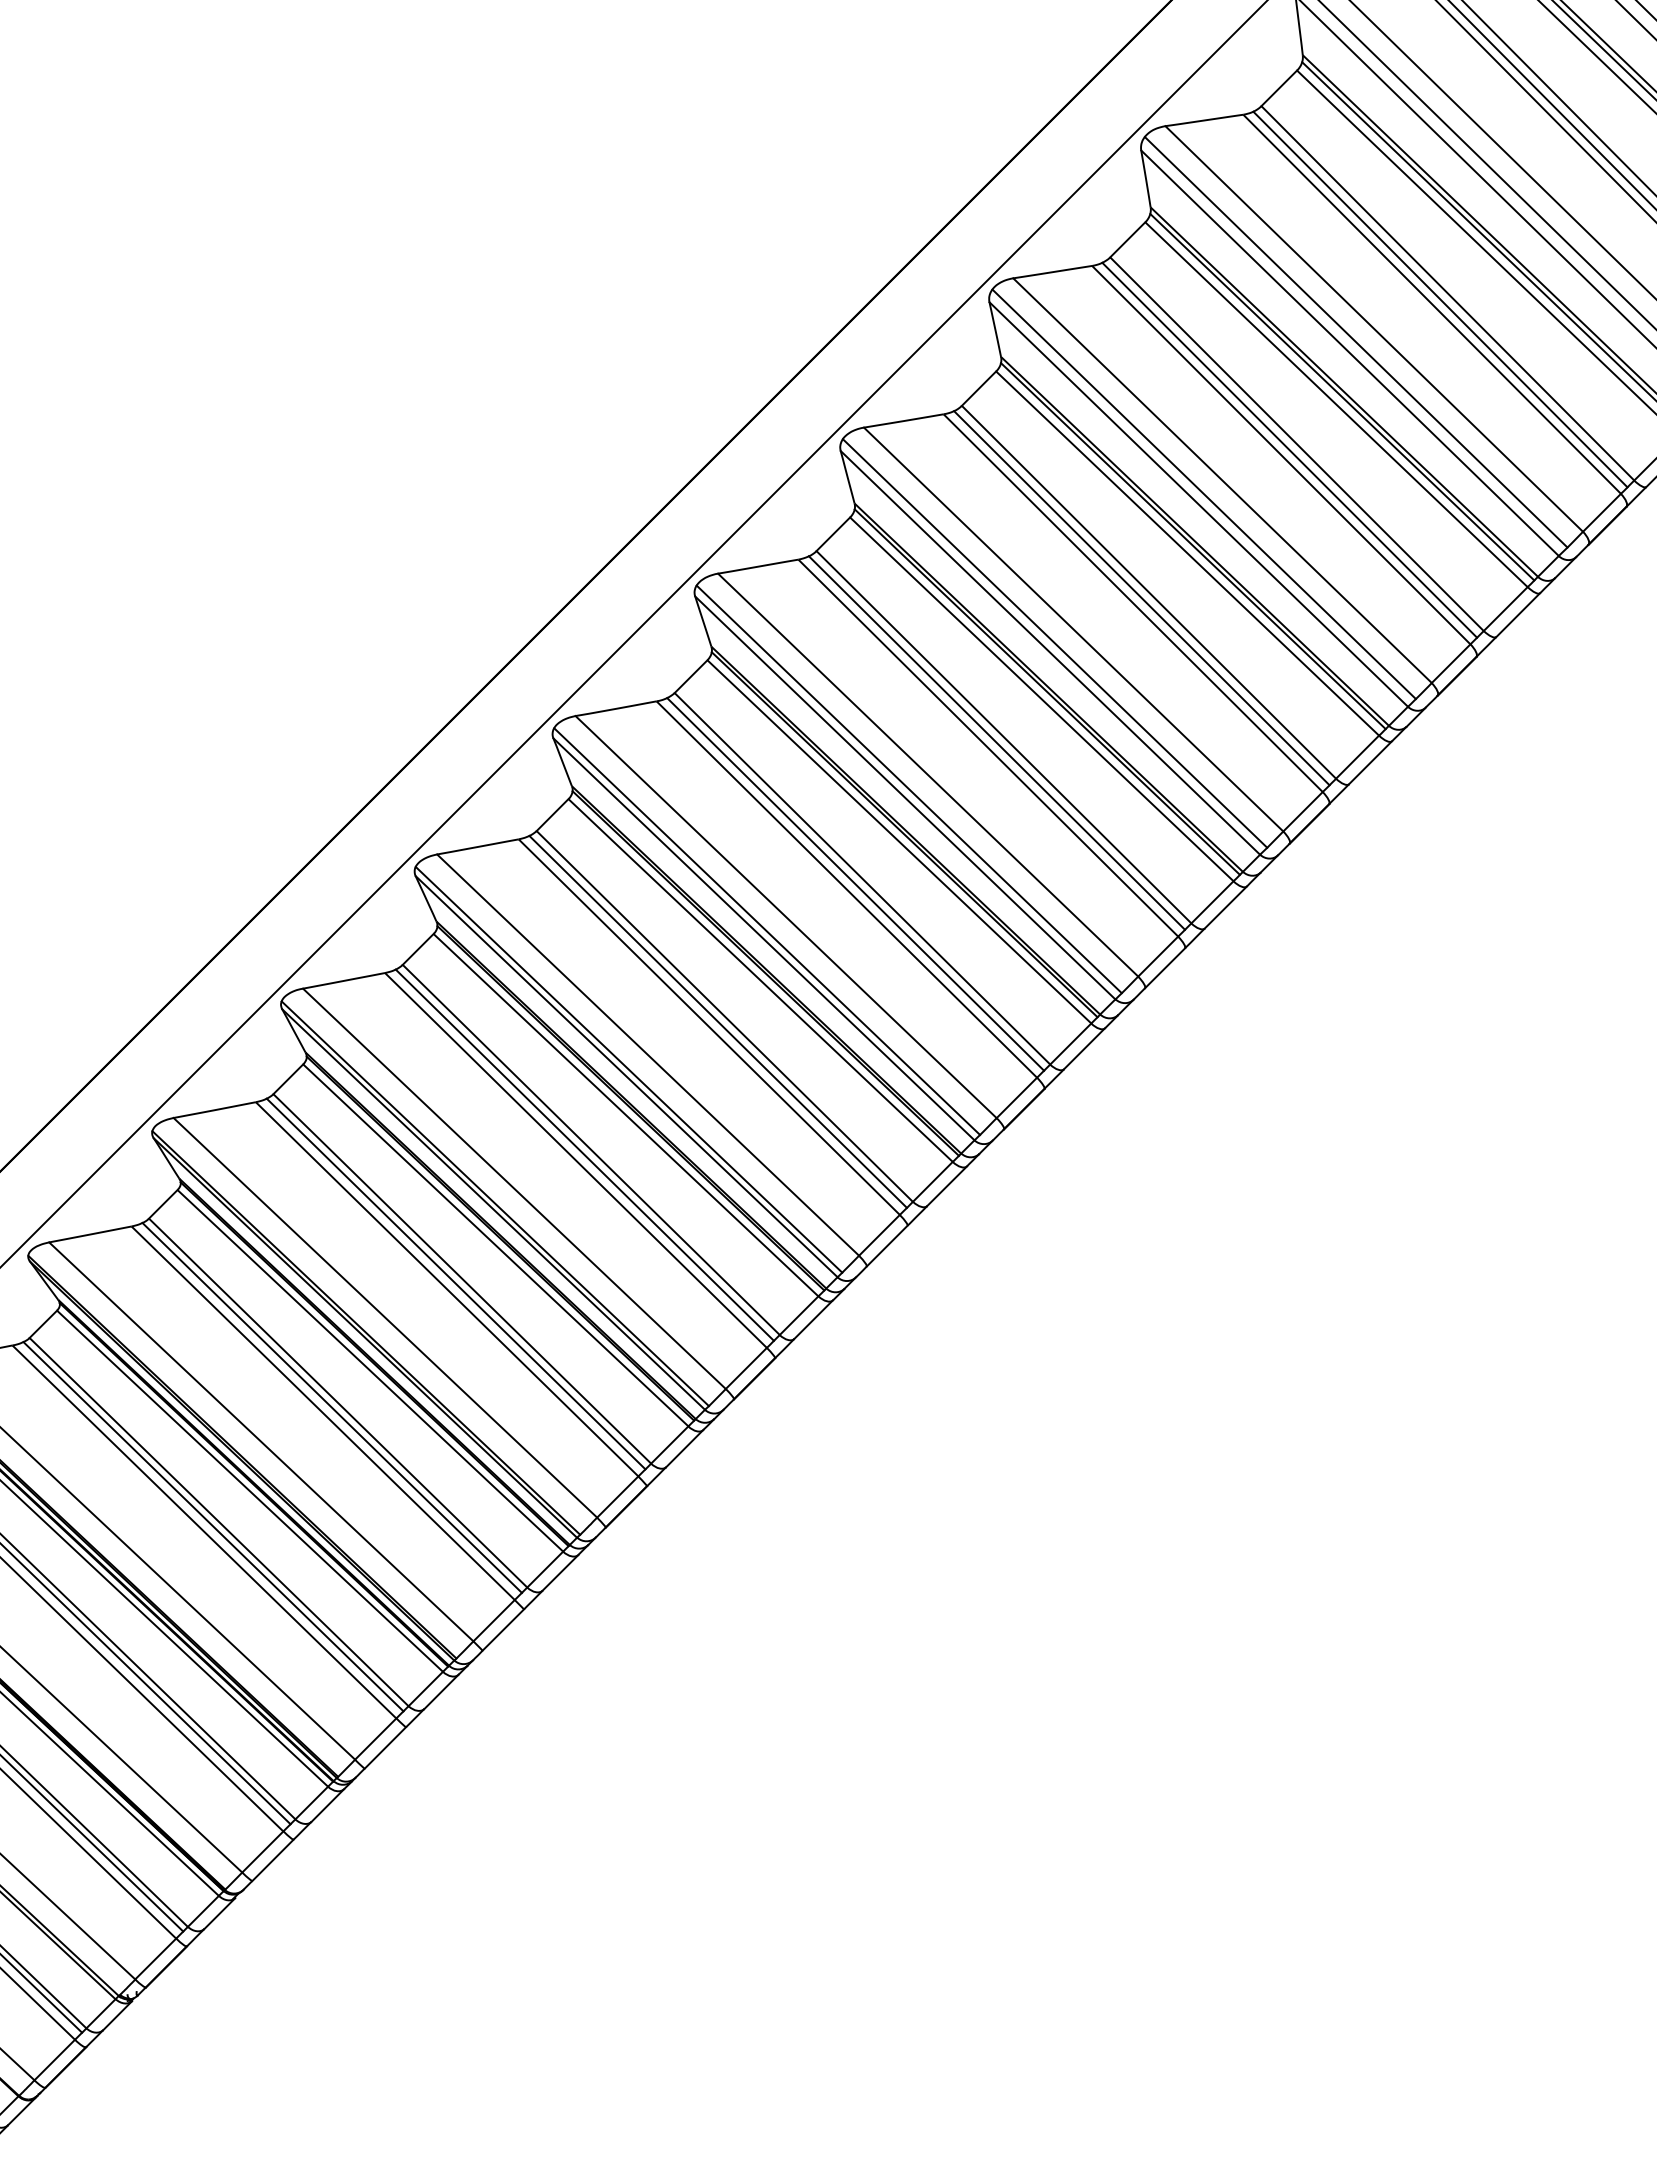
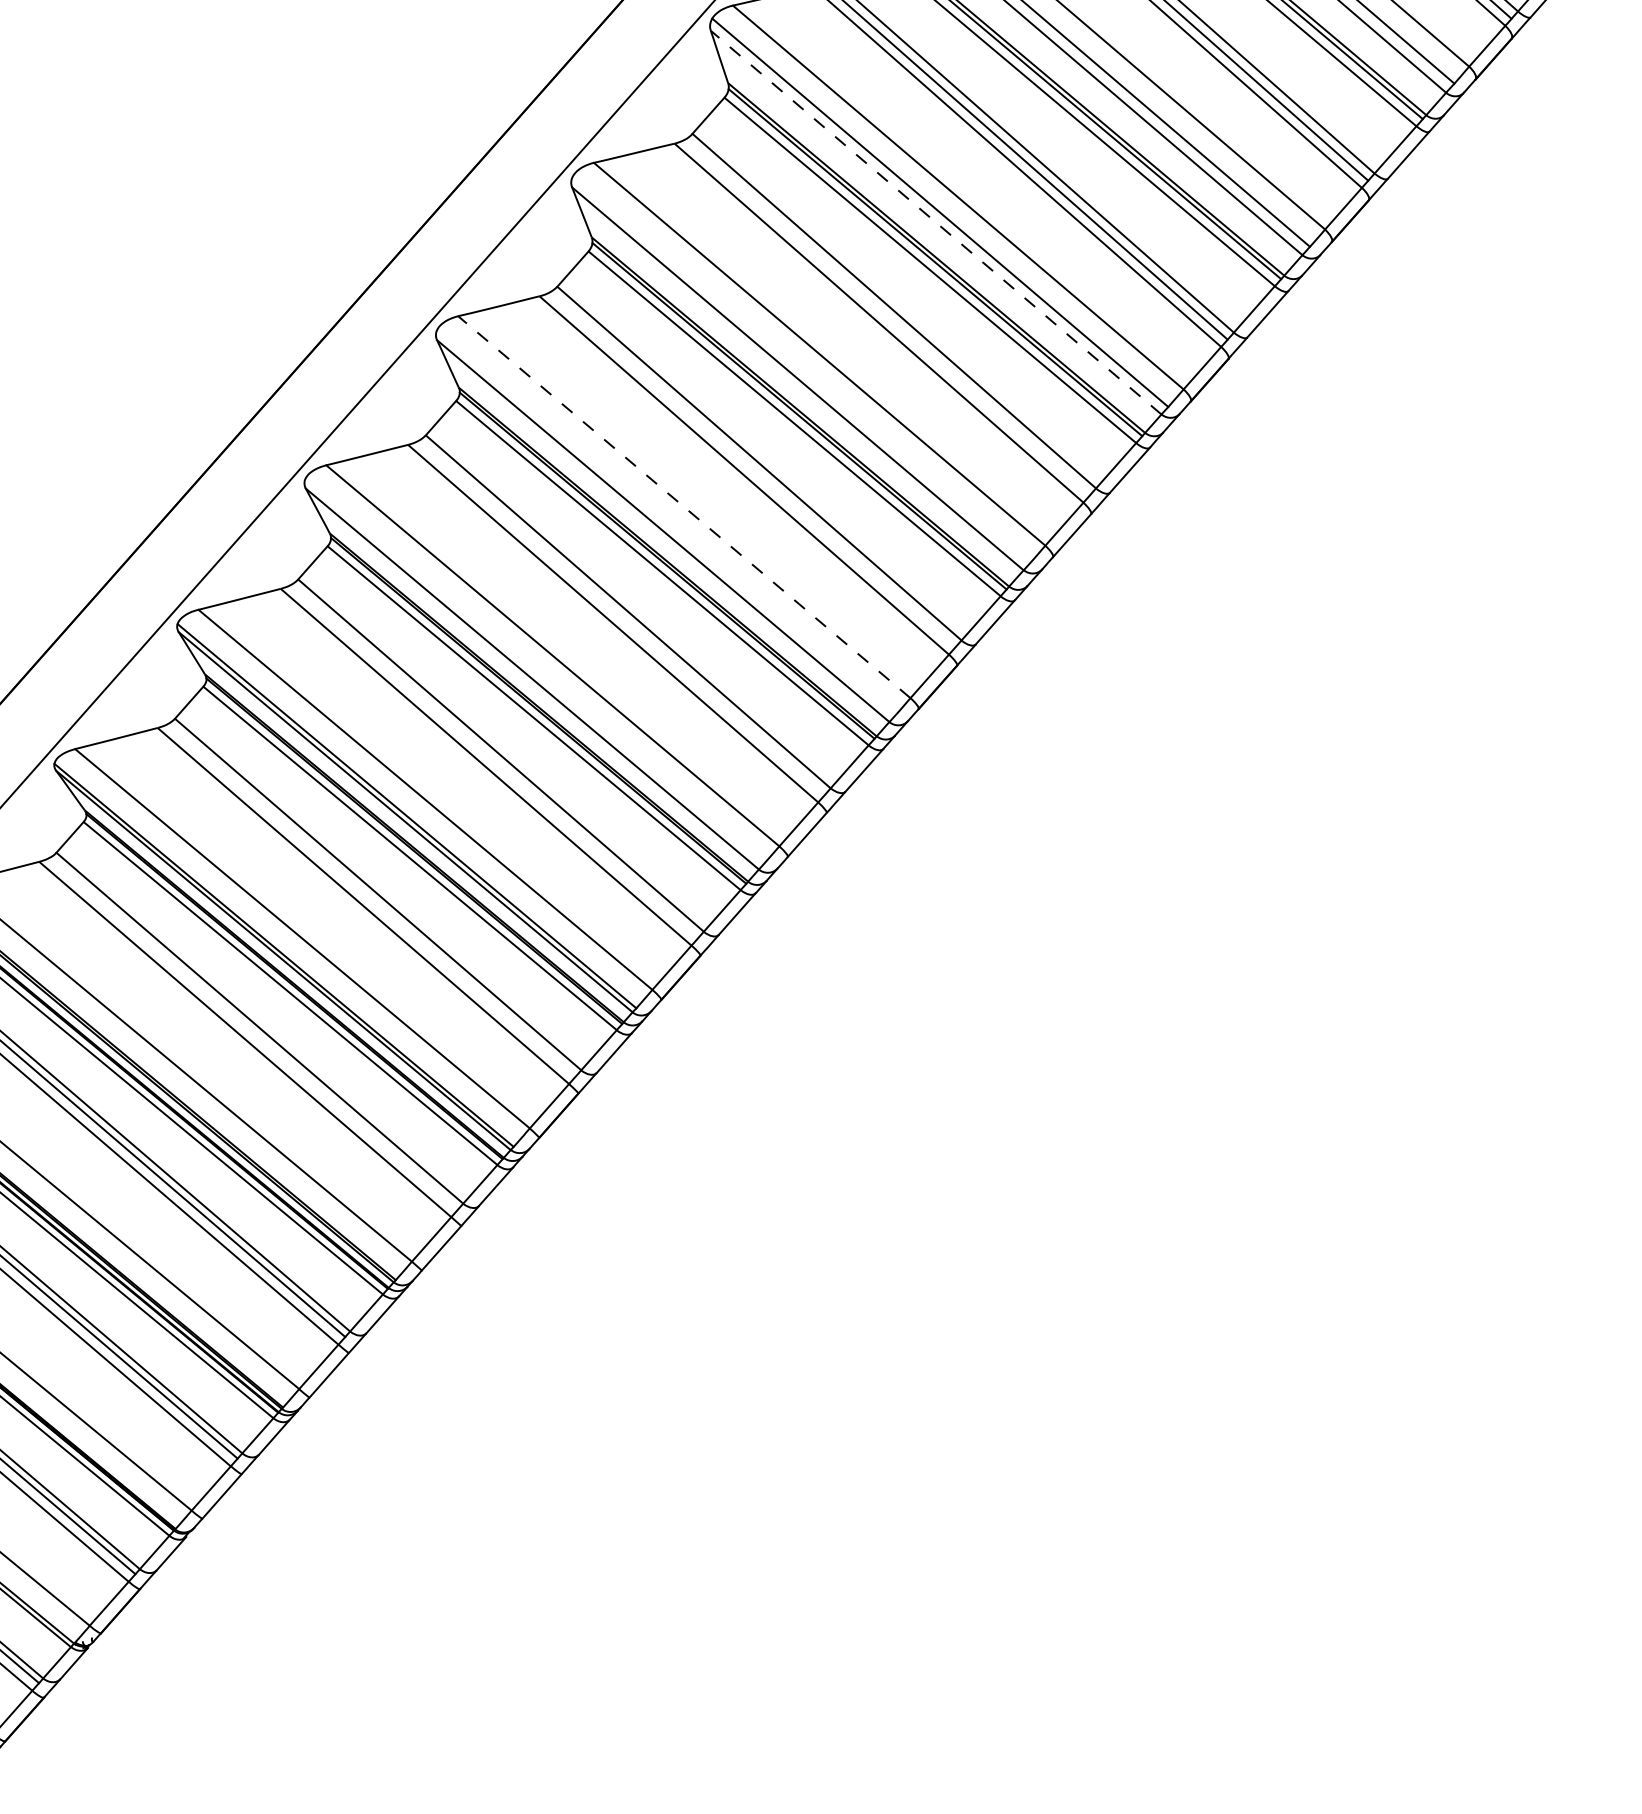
line: (1050, 652) -> (936, 222), solid -> dashed
line: (996, 742) -> (887, 316), removed
line: (908, 789) -> (800, 370), removed
line: (855, 884) -> (752, 469), removed
line: (785, 916) -> (683, 506), solid -> dashed
line: (767, 931) -> (666, 522), removed
line: (717, 1021) -> (621, 617), removed
line: (628, 1069) -> (533, 671), removed
line: (584, 1154) -> (494, 760), removed
line: (455, 1283) -> (371, 899), removed
line: (331, 1407) -> (253, 1033), removed

